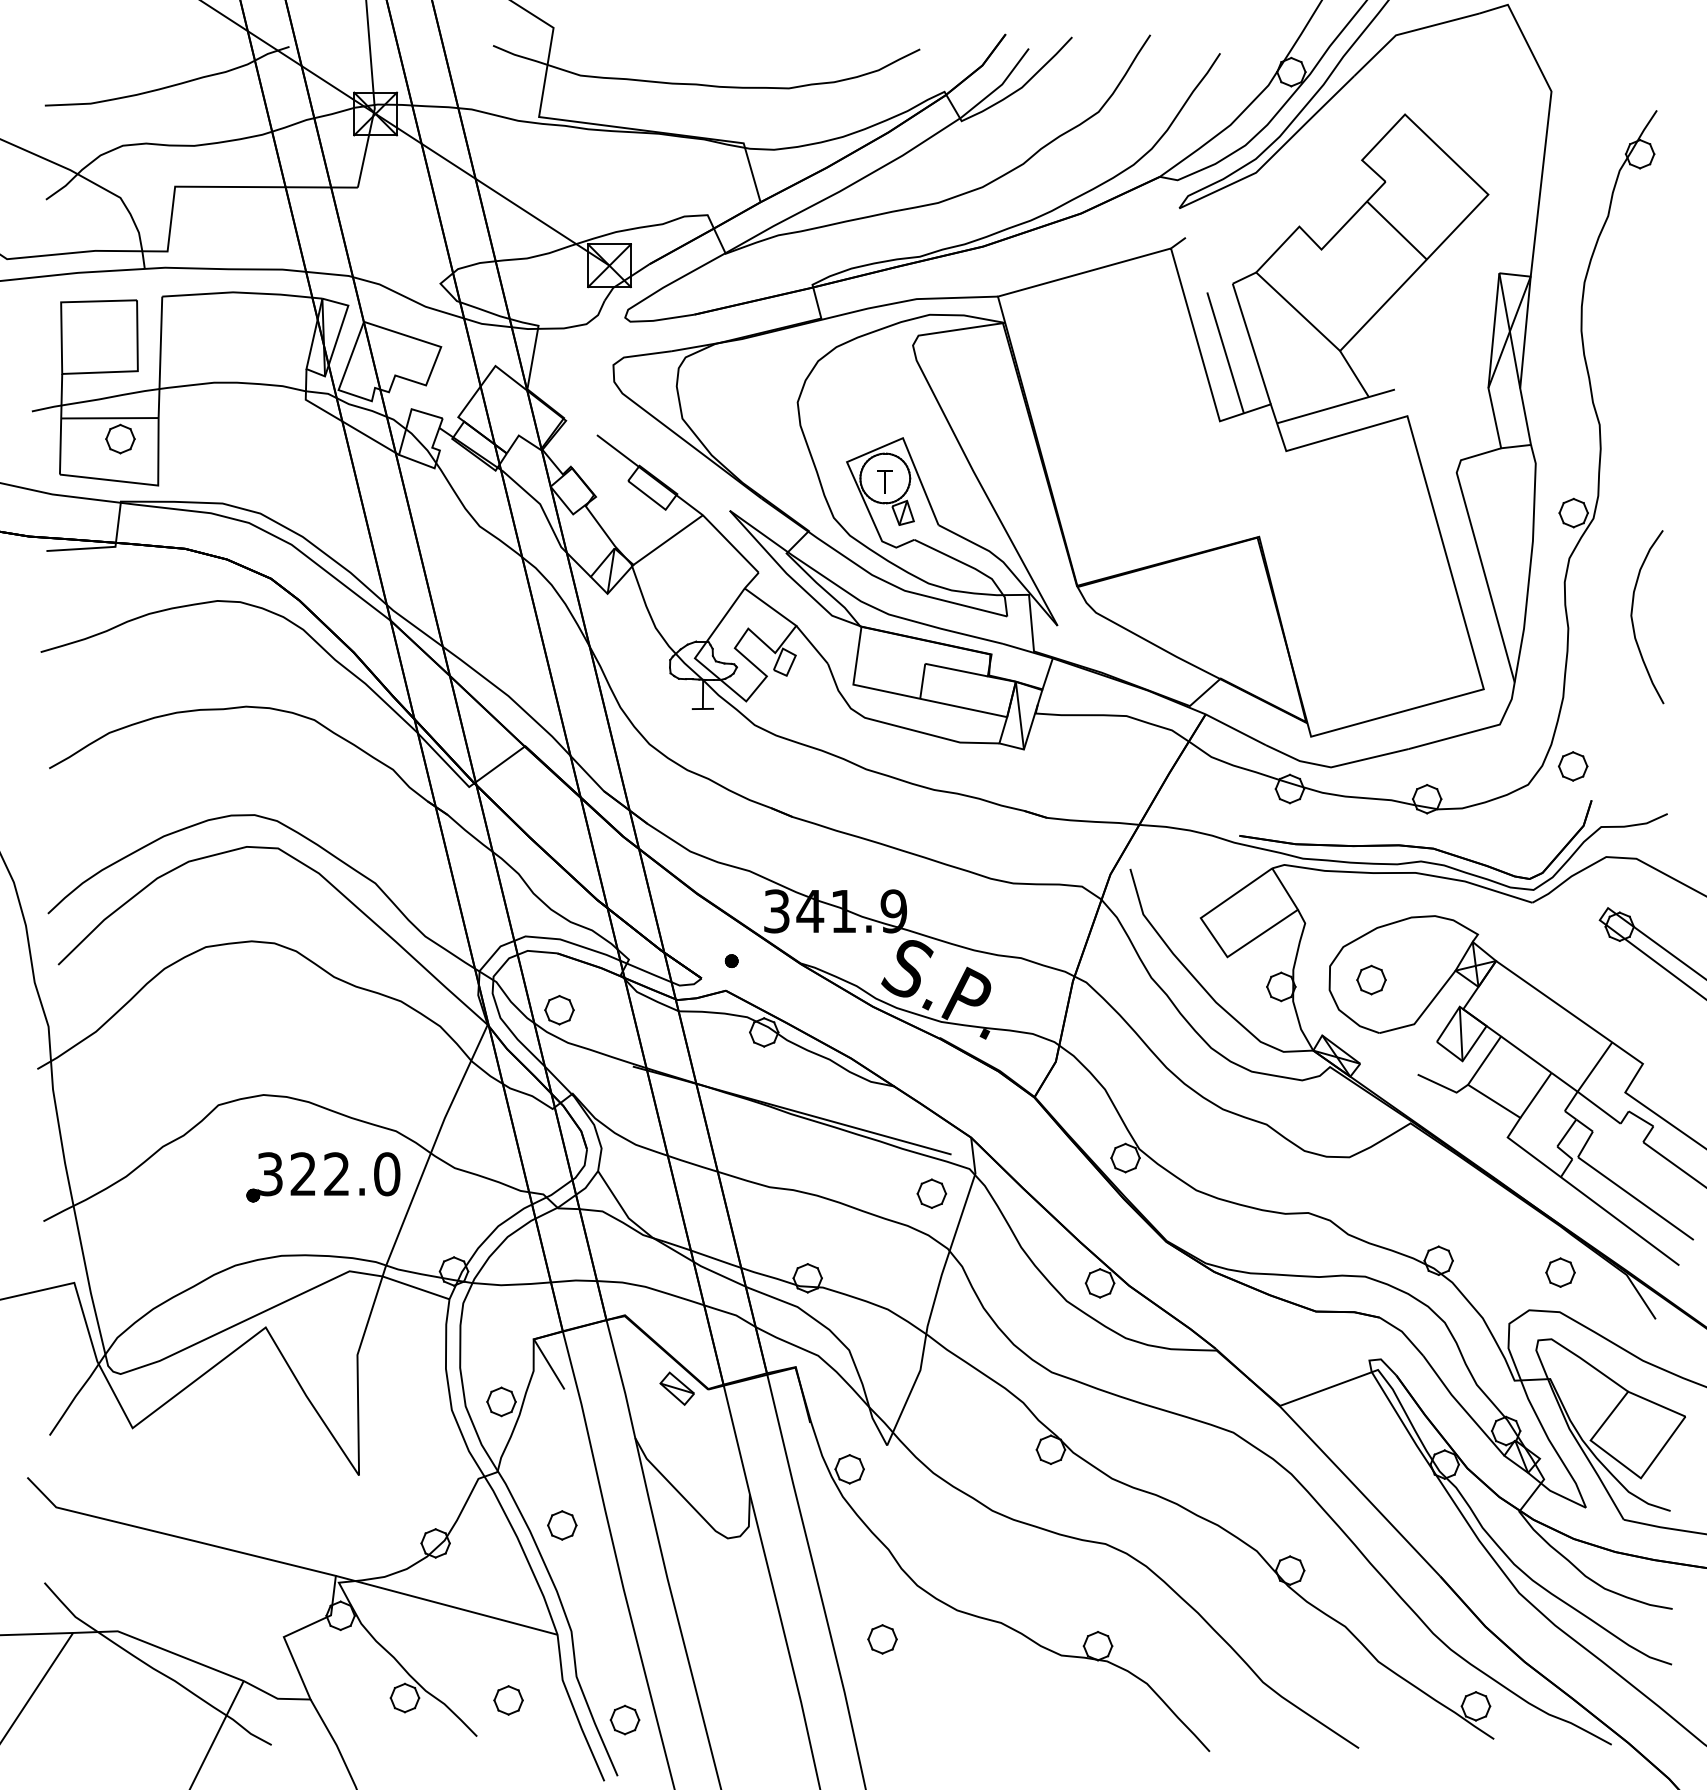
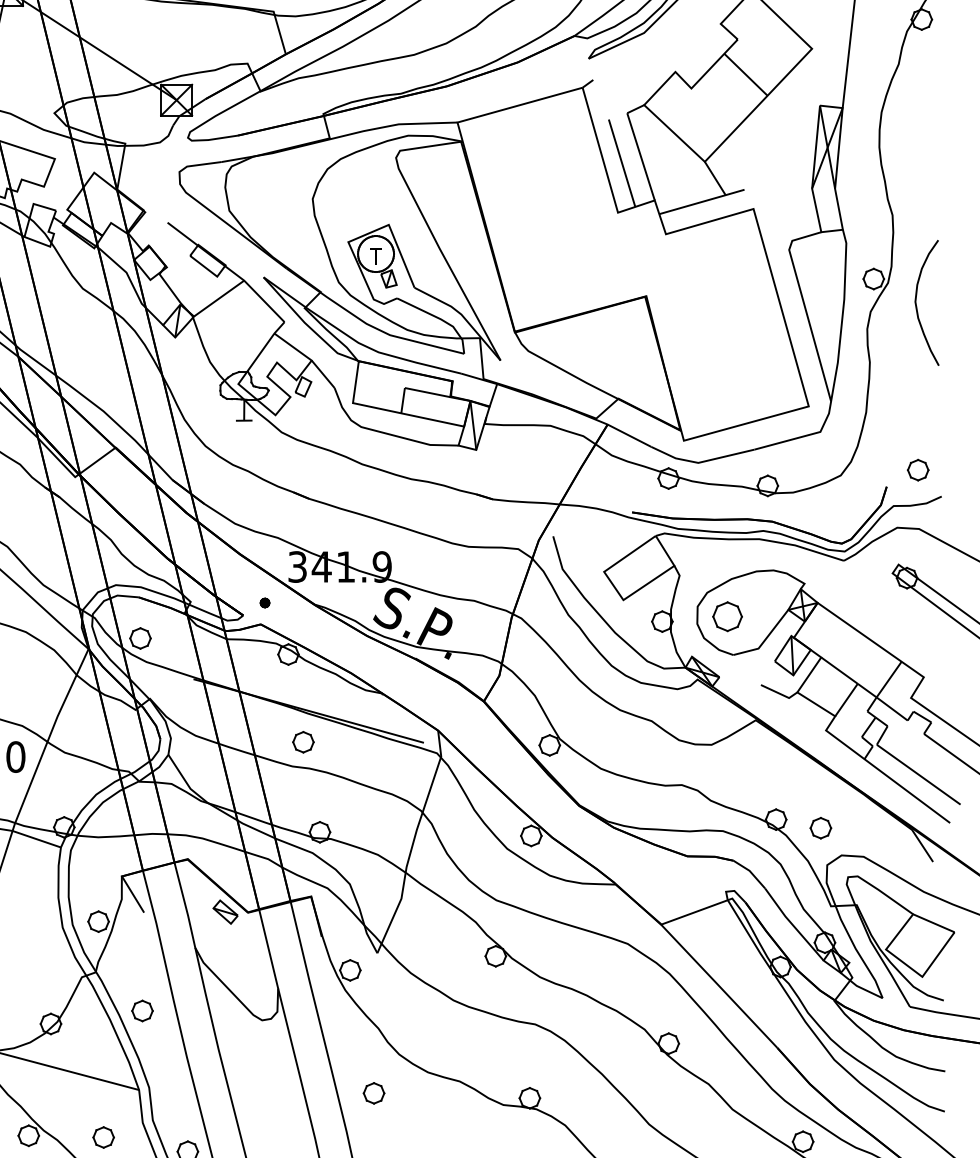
curve: (1633, 620) -> (917, 305), moved
part: (1573, 766) -> (918, 470), moved
part: (1371, 979) -> (727, 616), size x1.4
part: (931, 1193) -> (303, 742), moved
part: (1560, 1272) -> (820, 828), moved

